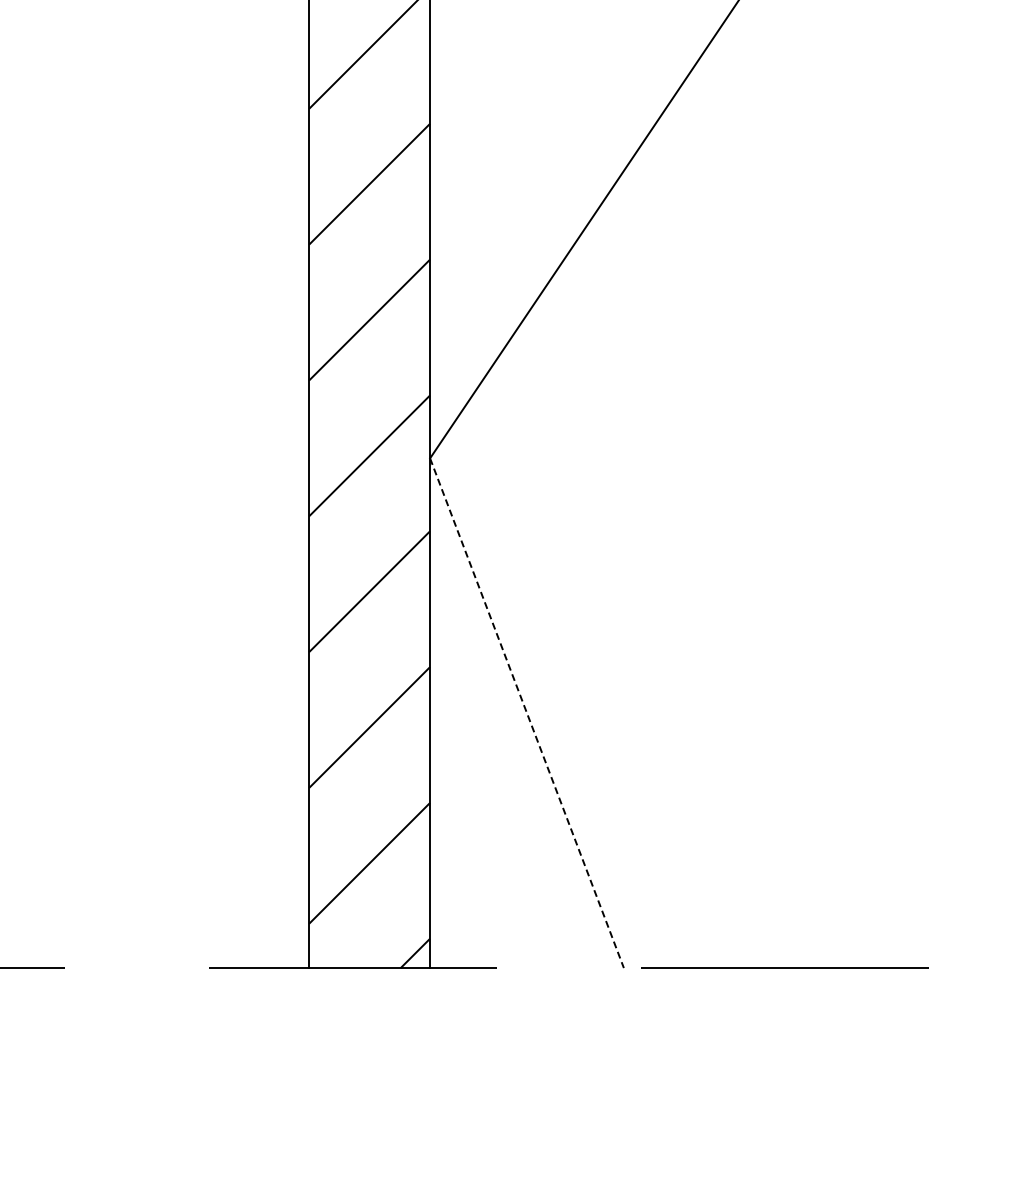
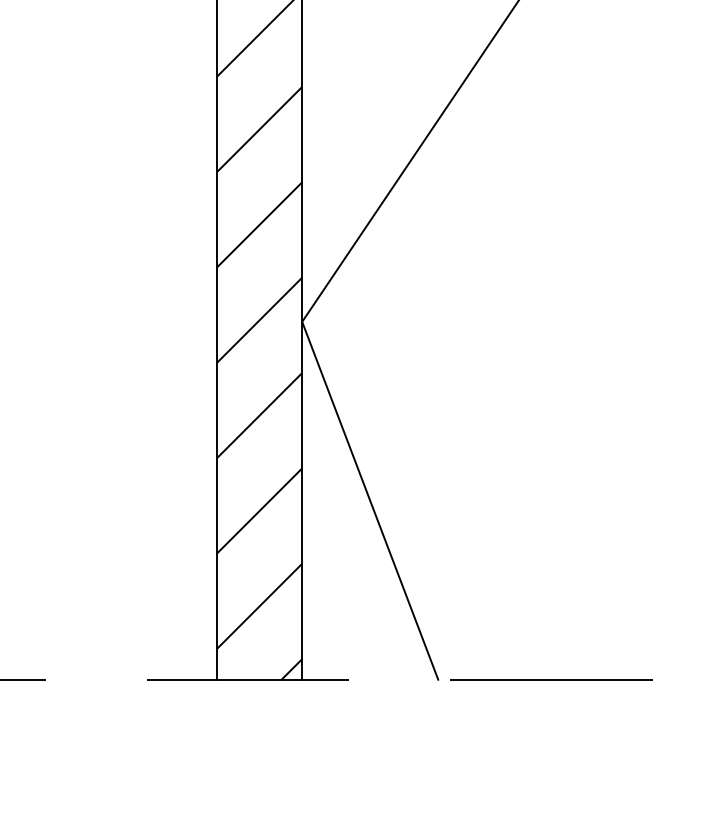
line: (527, 713) -> (370, 500), dashed -> solid

